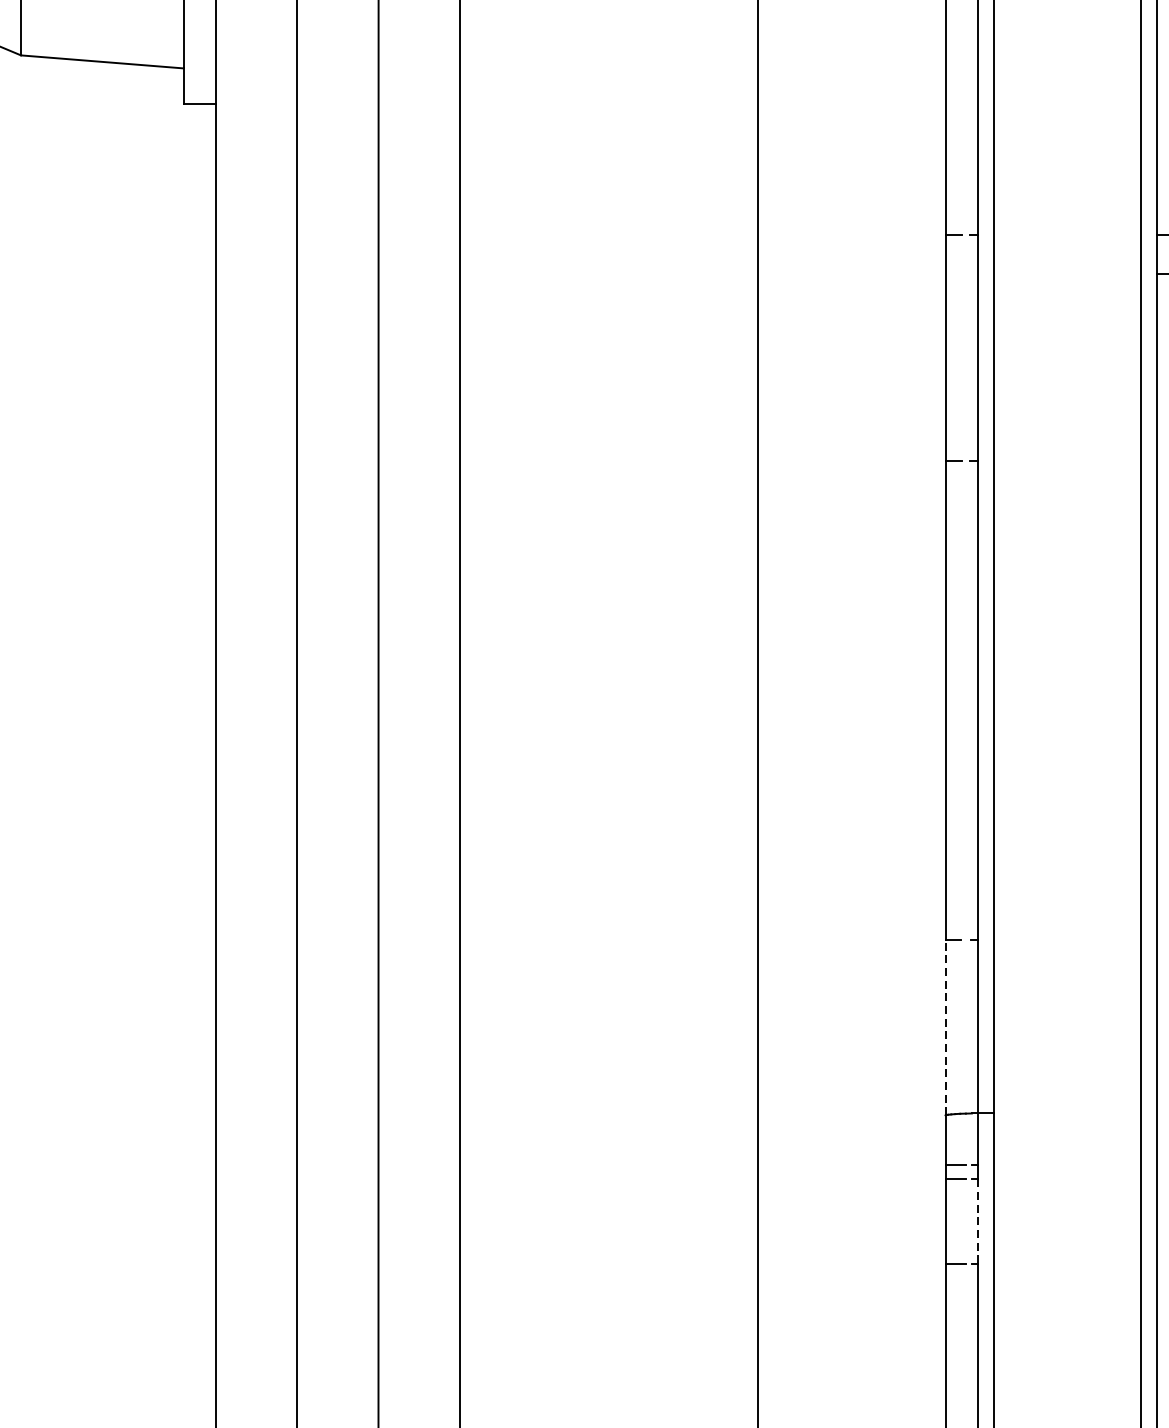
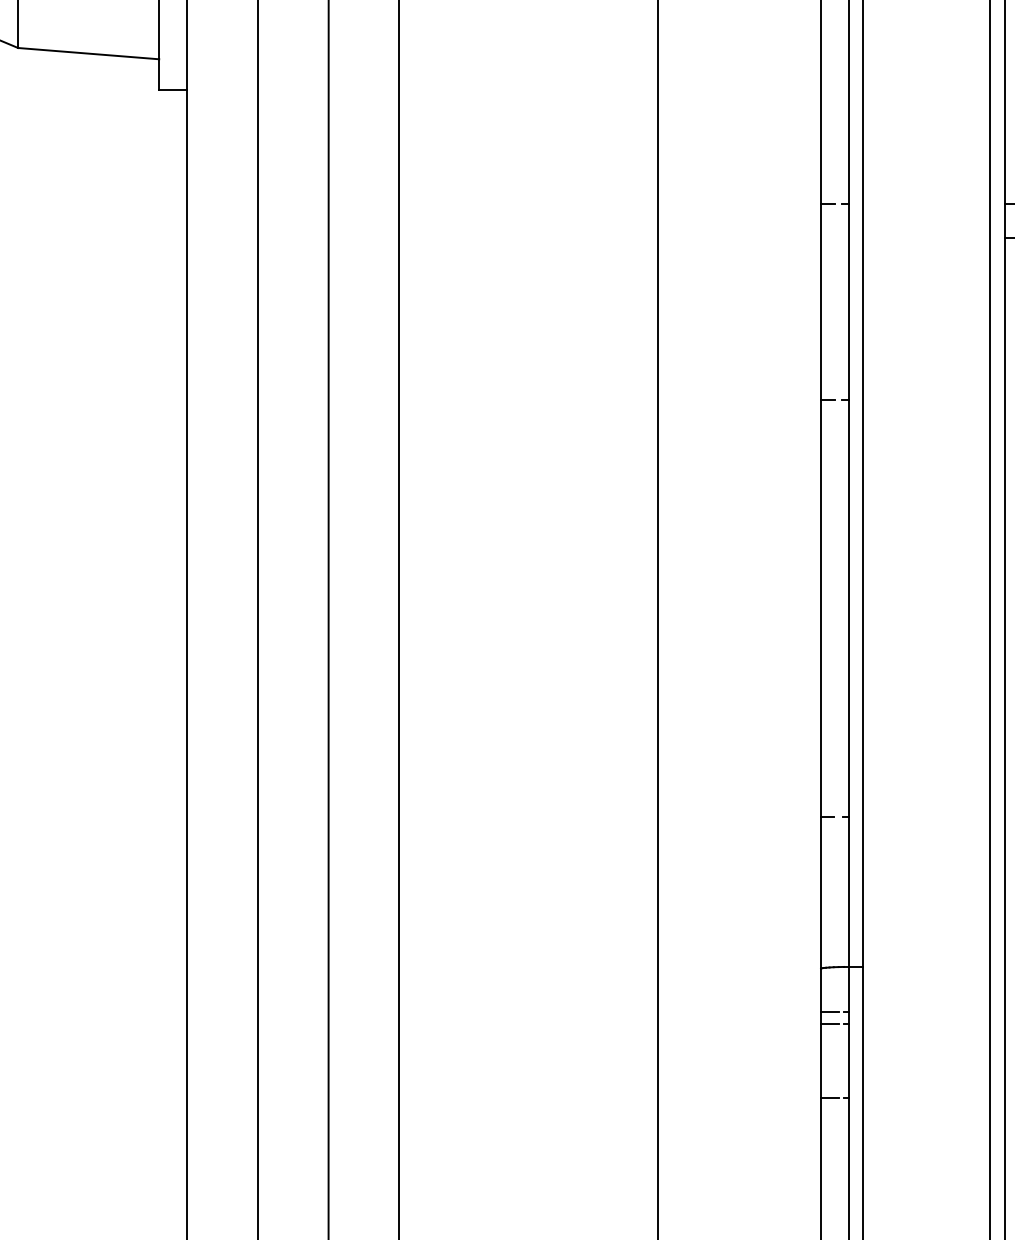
line: (946, 1027) -> (821, 892), dashed -> solid
line: (978, 1221) -> (849, 1060), dashed -> solid

